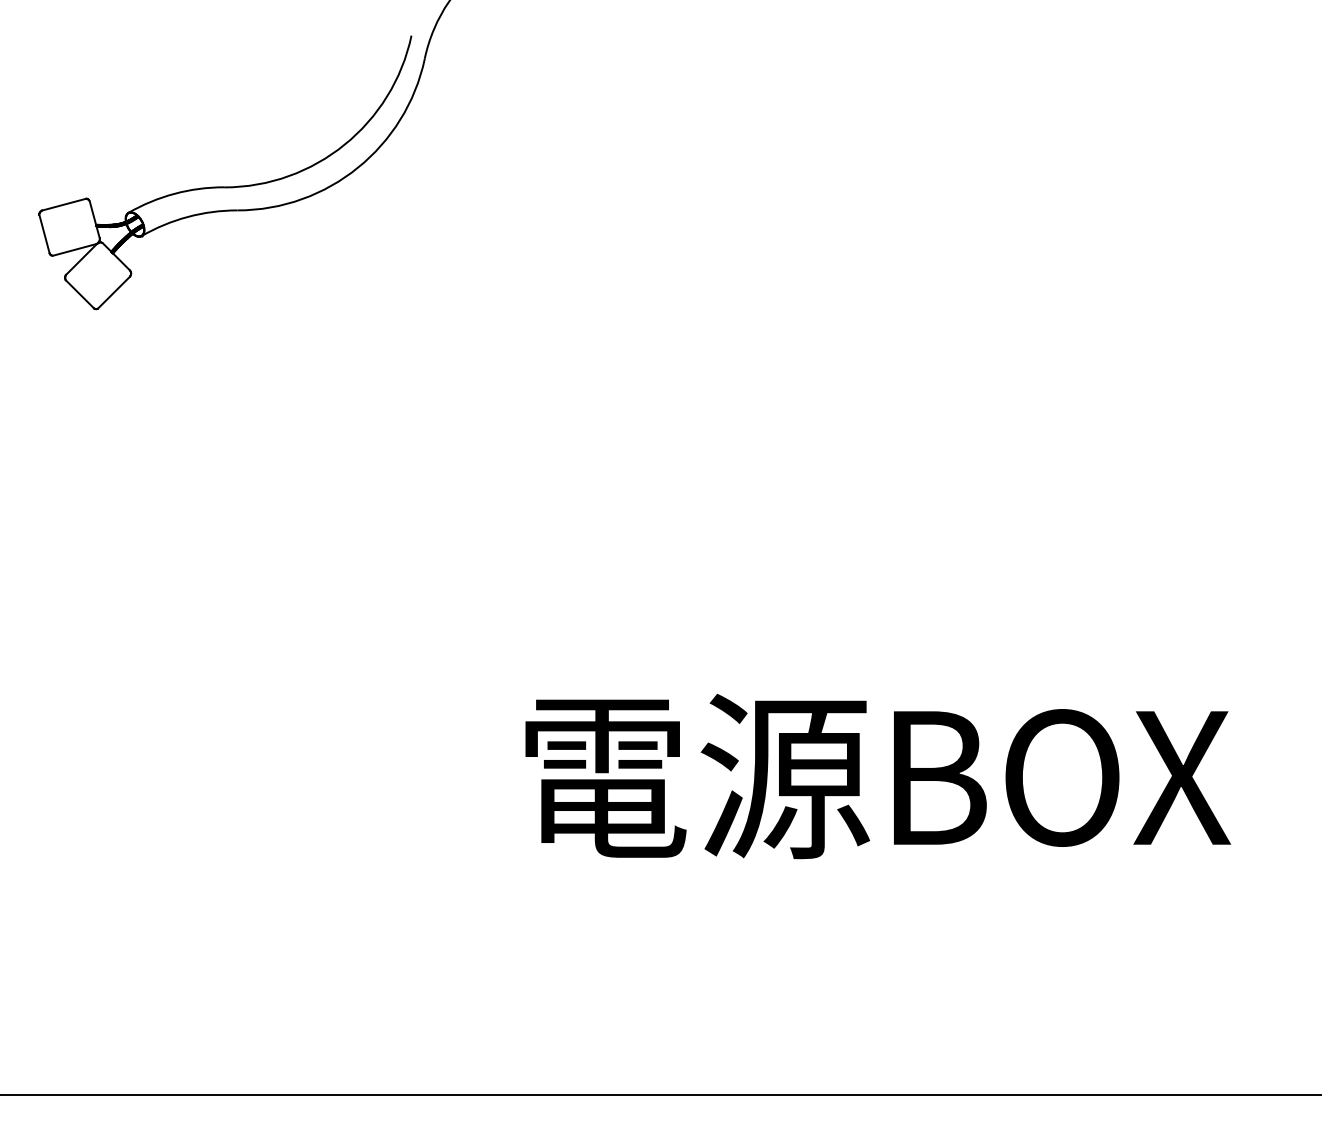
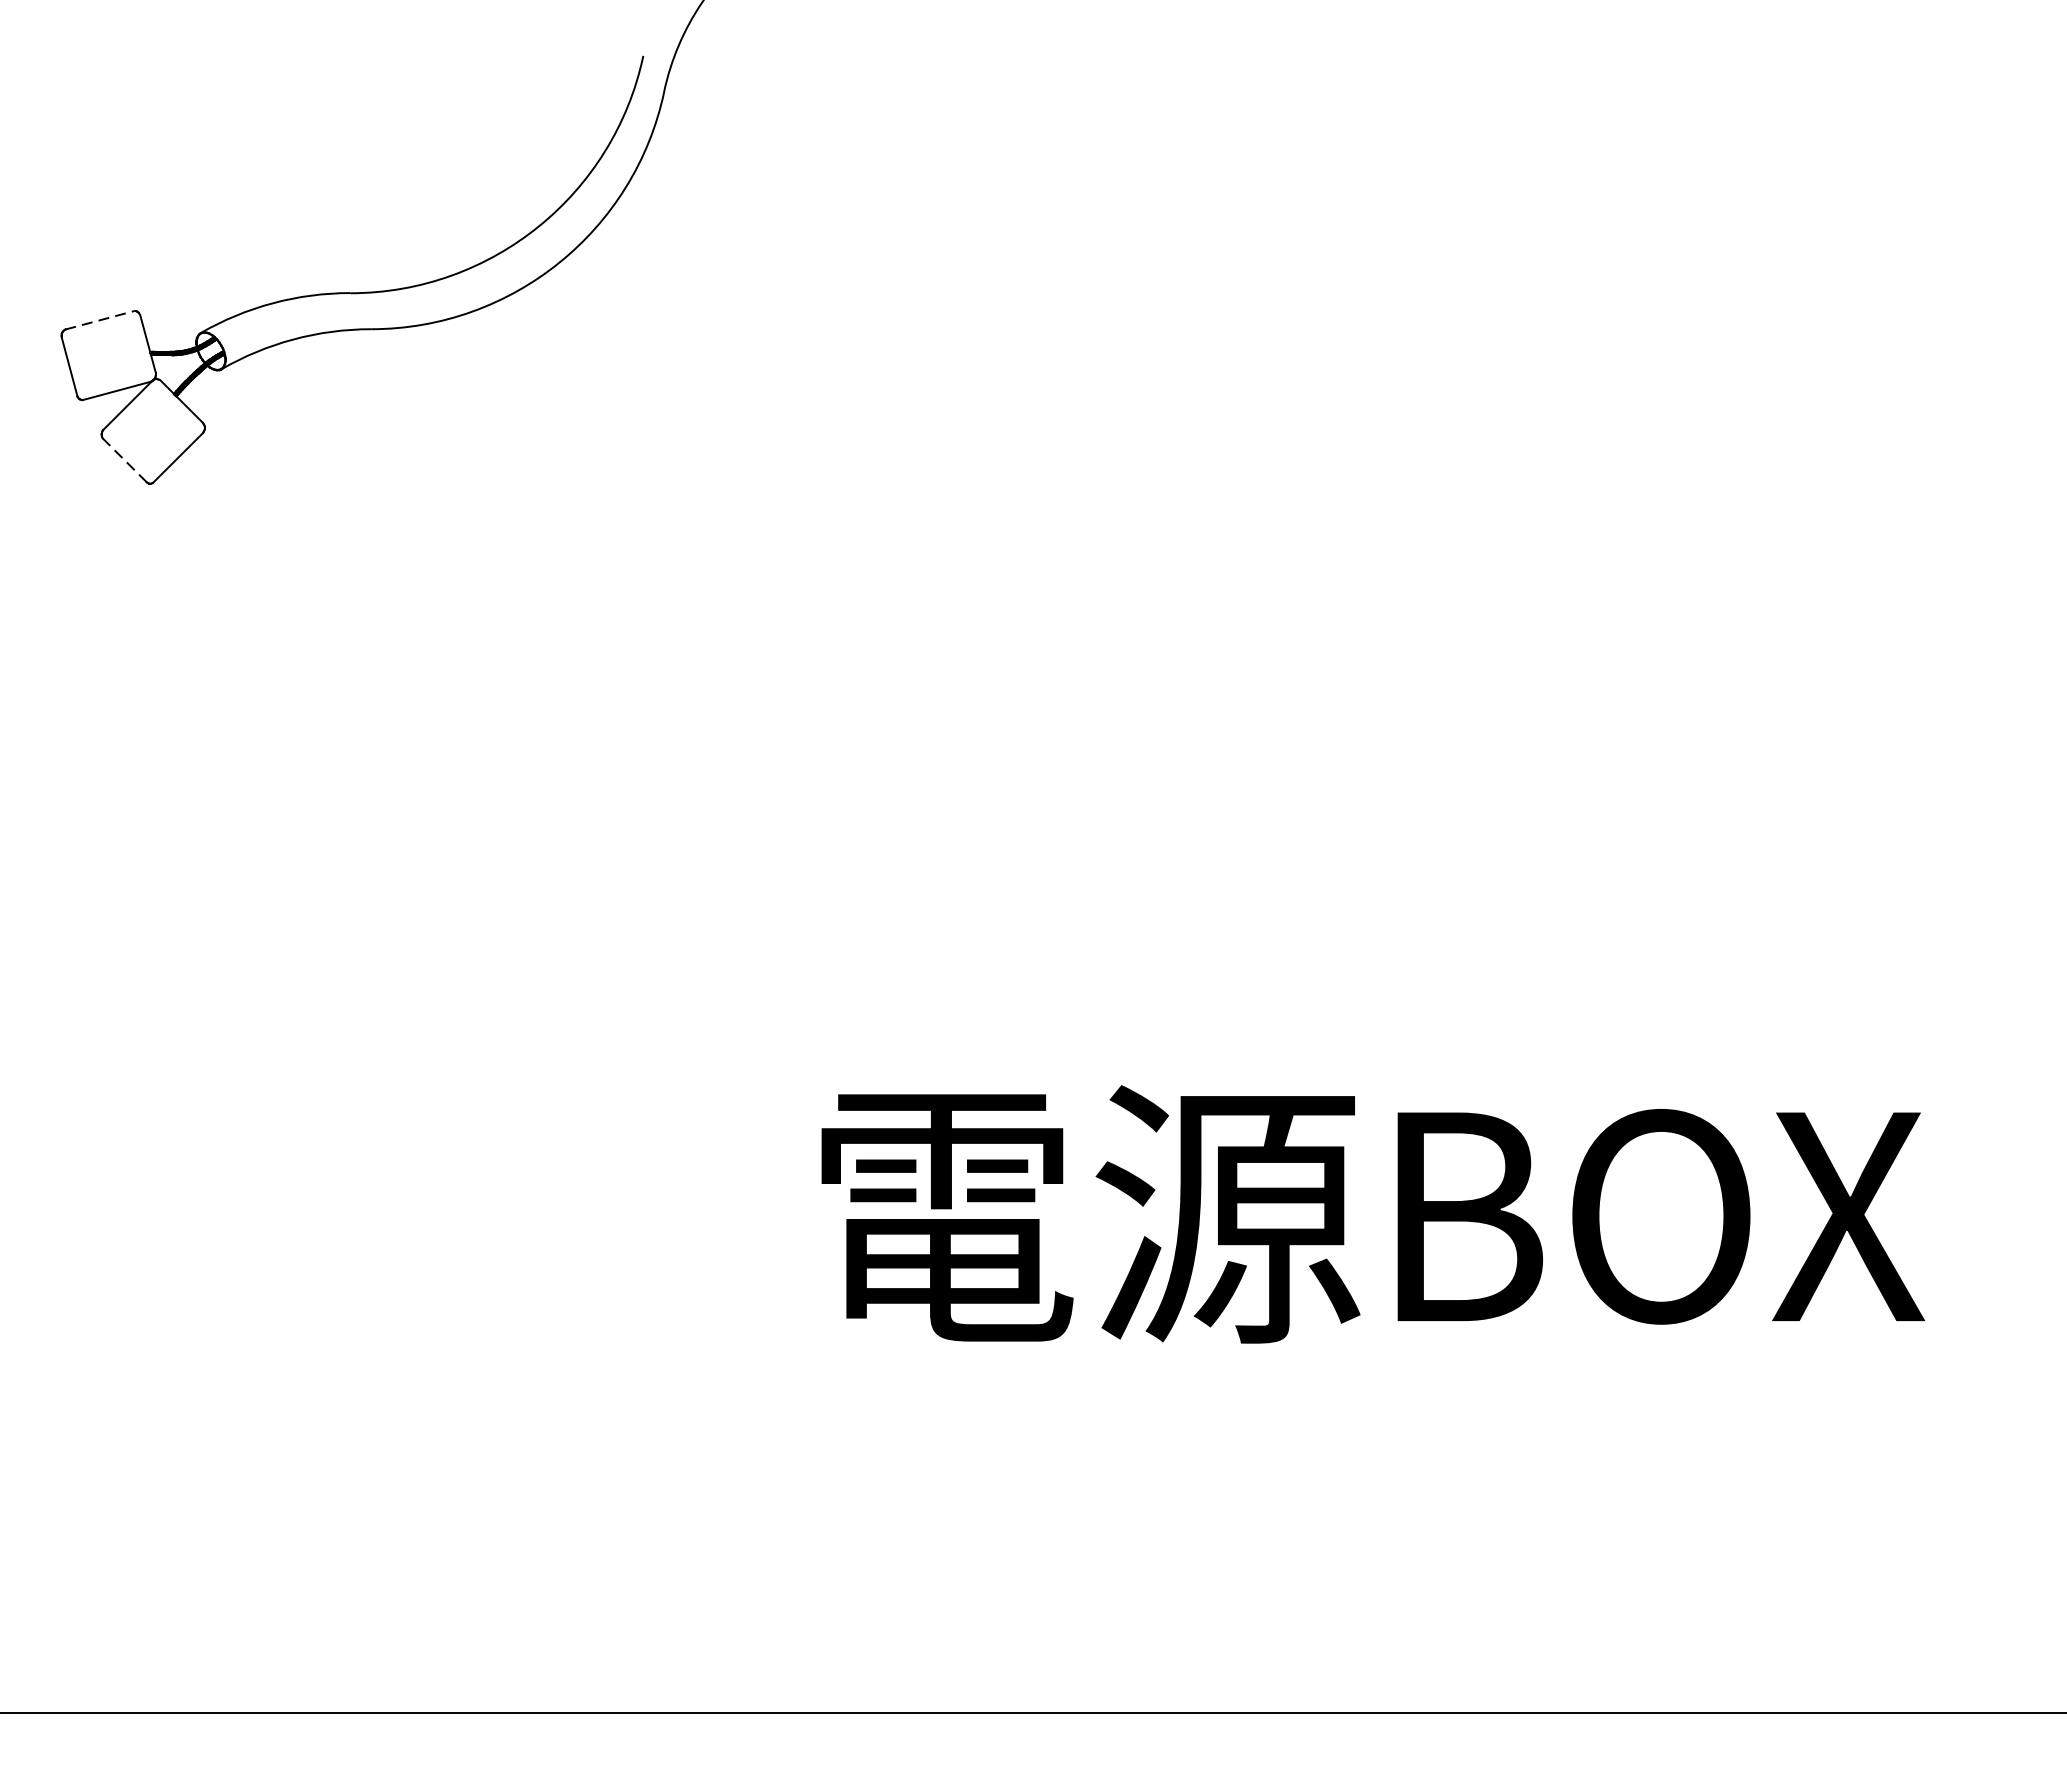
line: (64, 204) -> (100, 319), solid -> dashed
line: (79, 294) -> (124, 460), solid -> dashed

